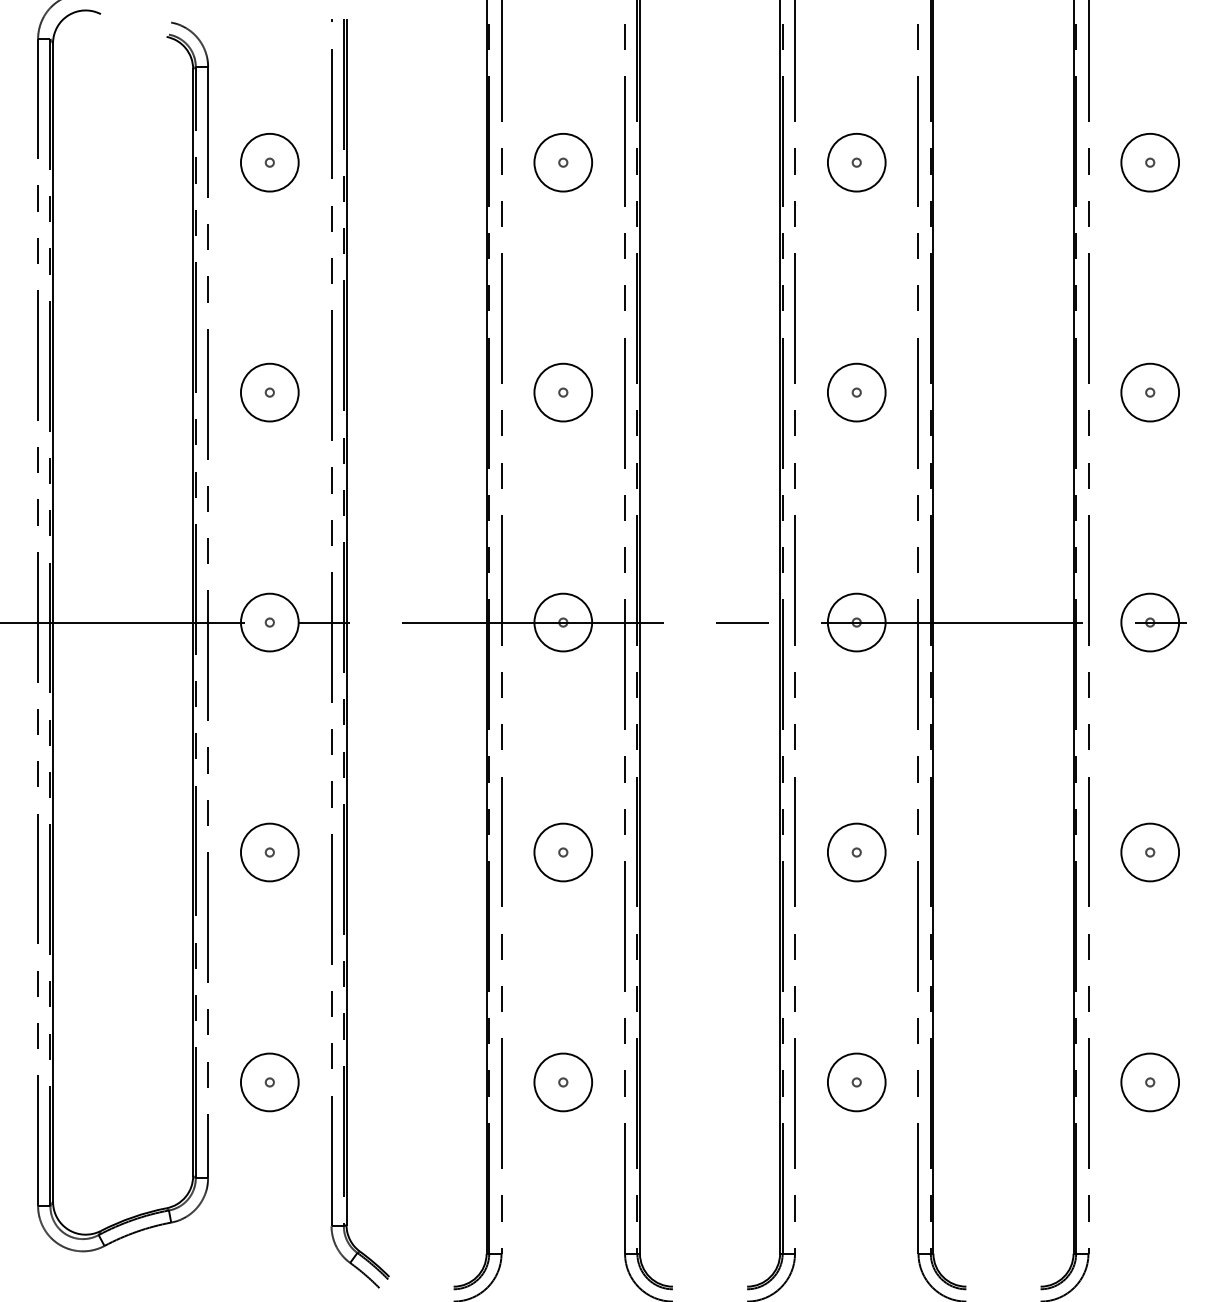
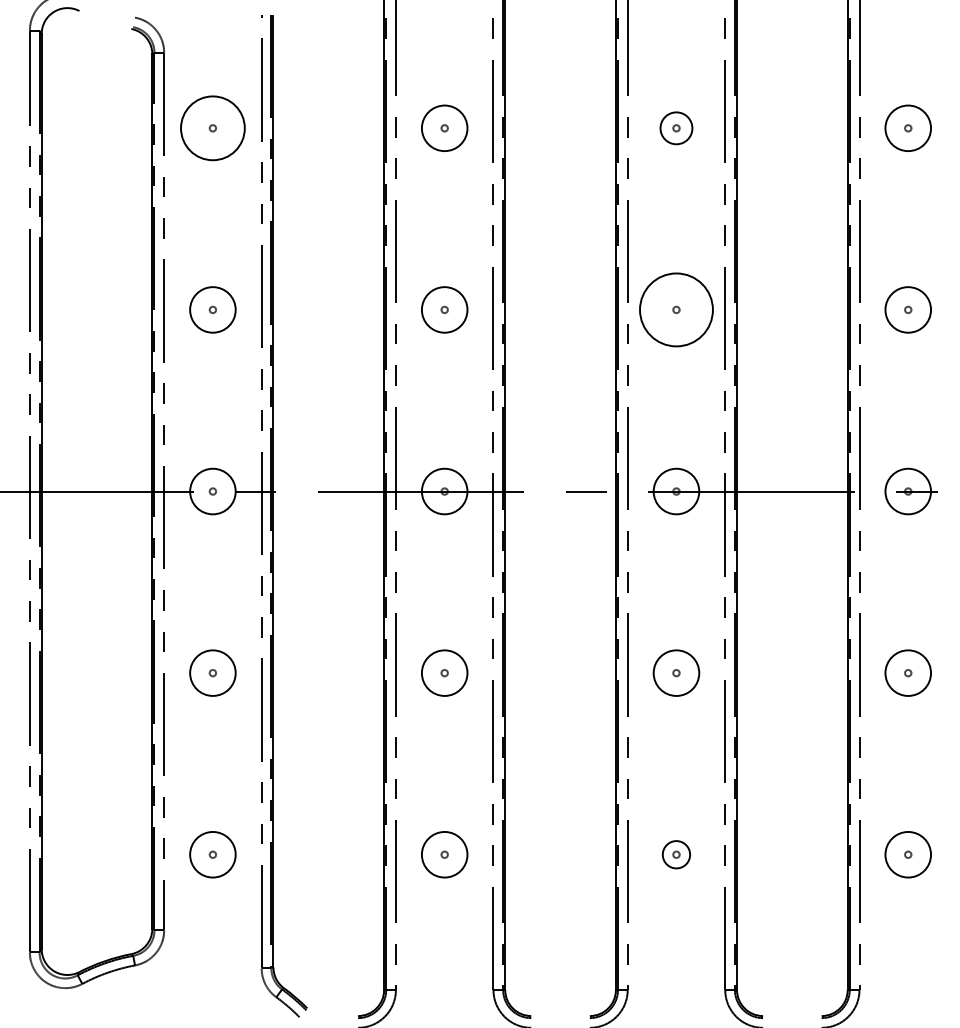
circle: (269, 162) -> (212, 128), size x1.4
circle: (856, 162) -> (676, 128), size x0.7
circle: (856, 392) -> (676, 309), size x1.6
circle: (856, 1082) -> (676, 854), size x0.6

